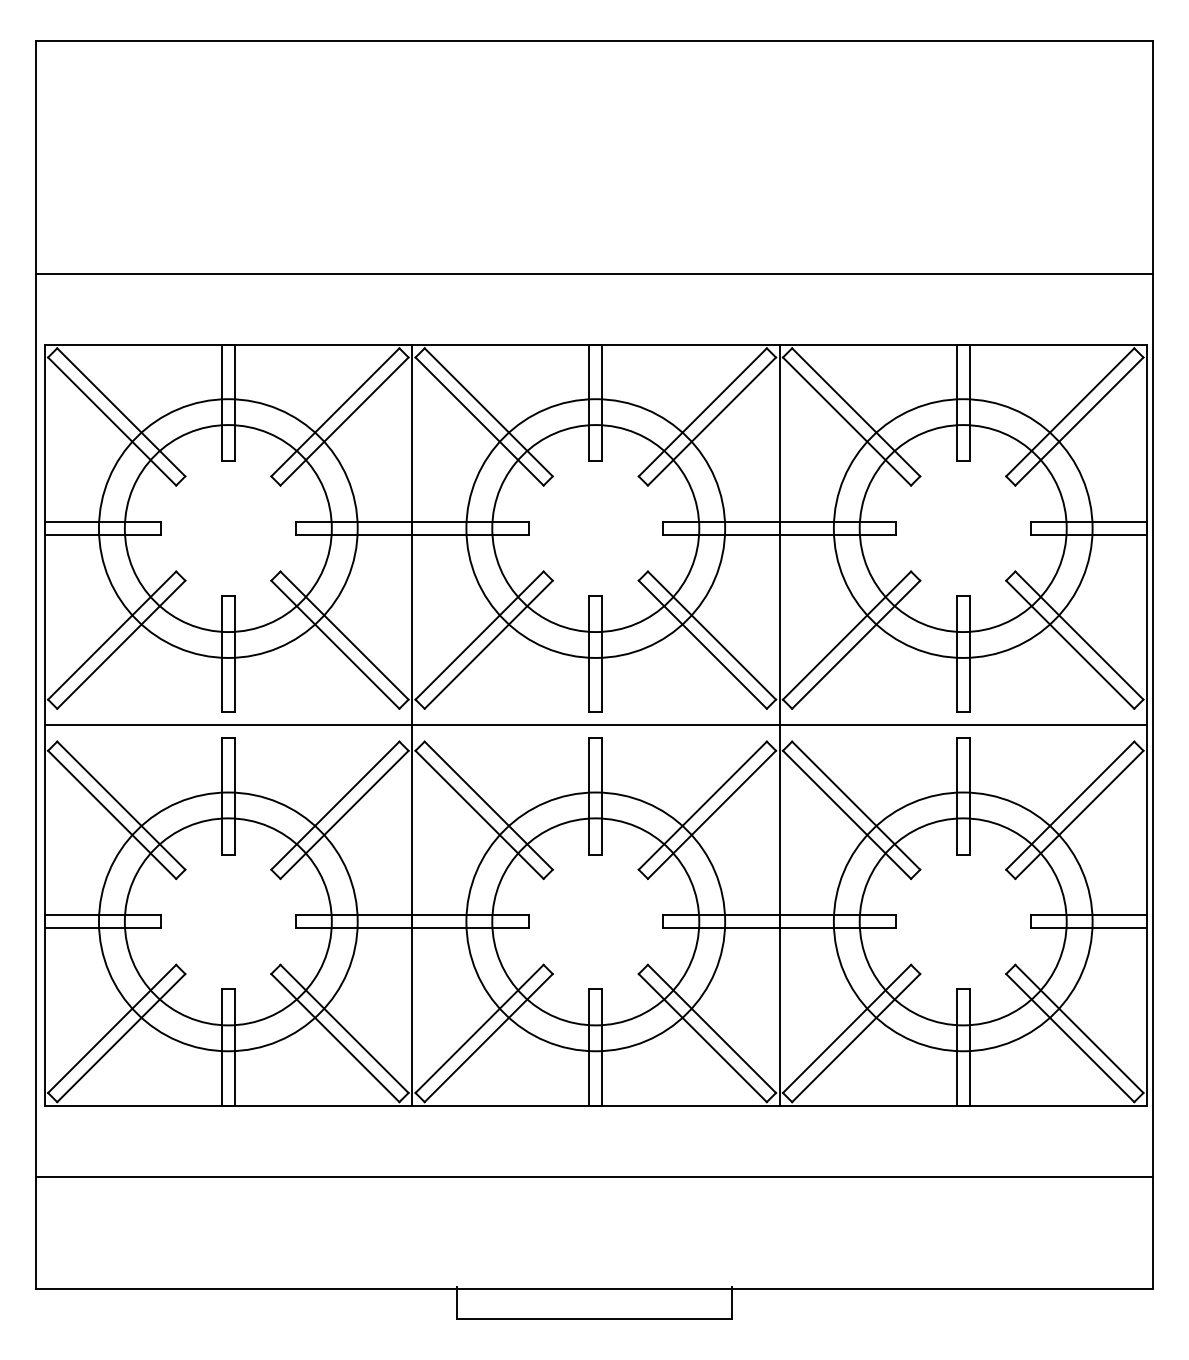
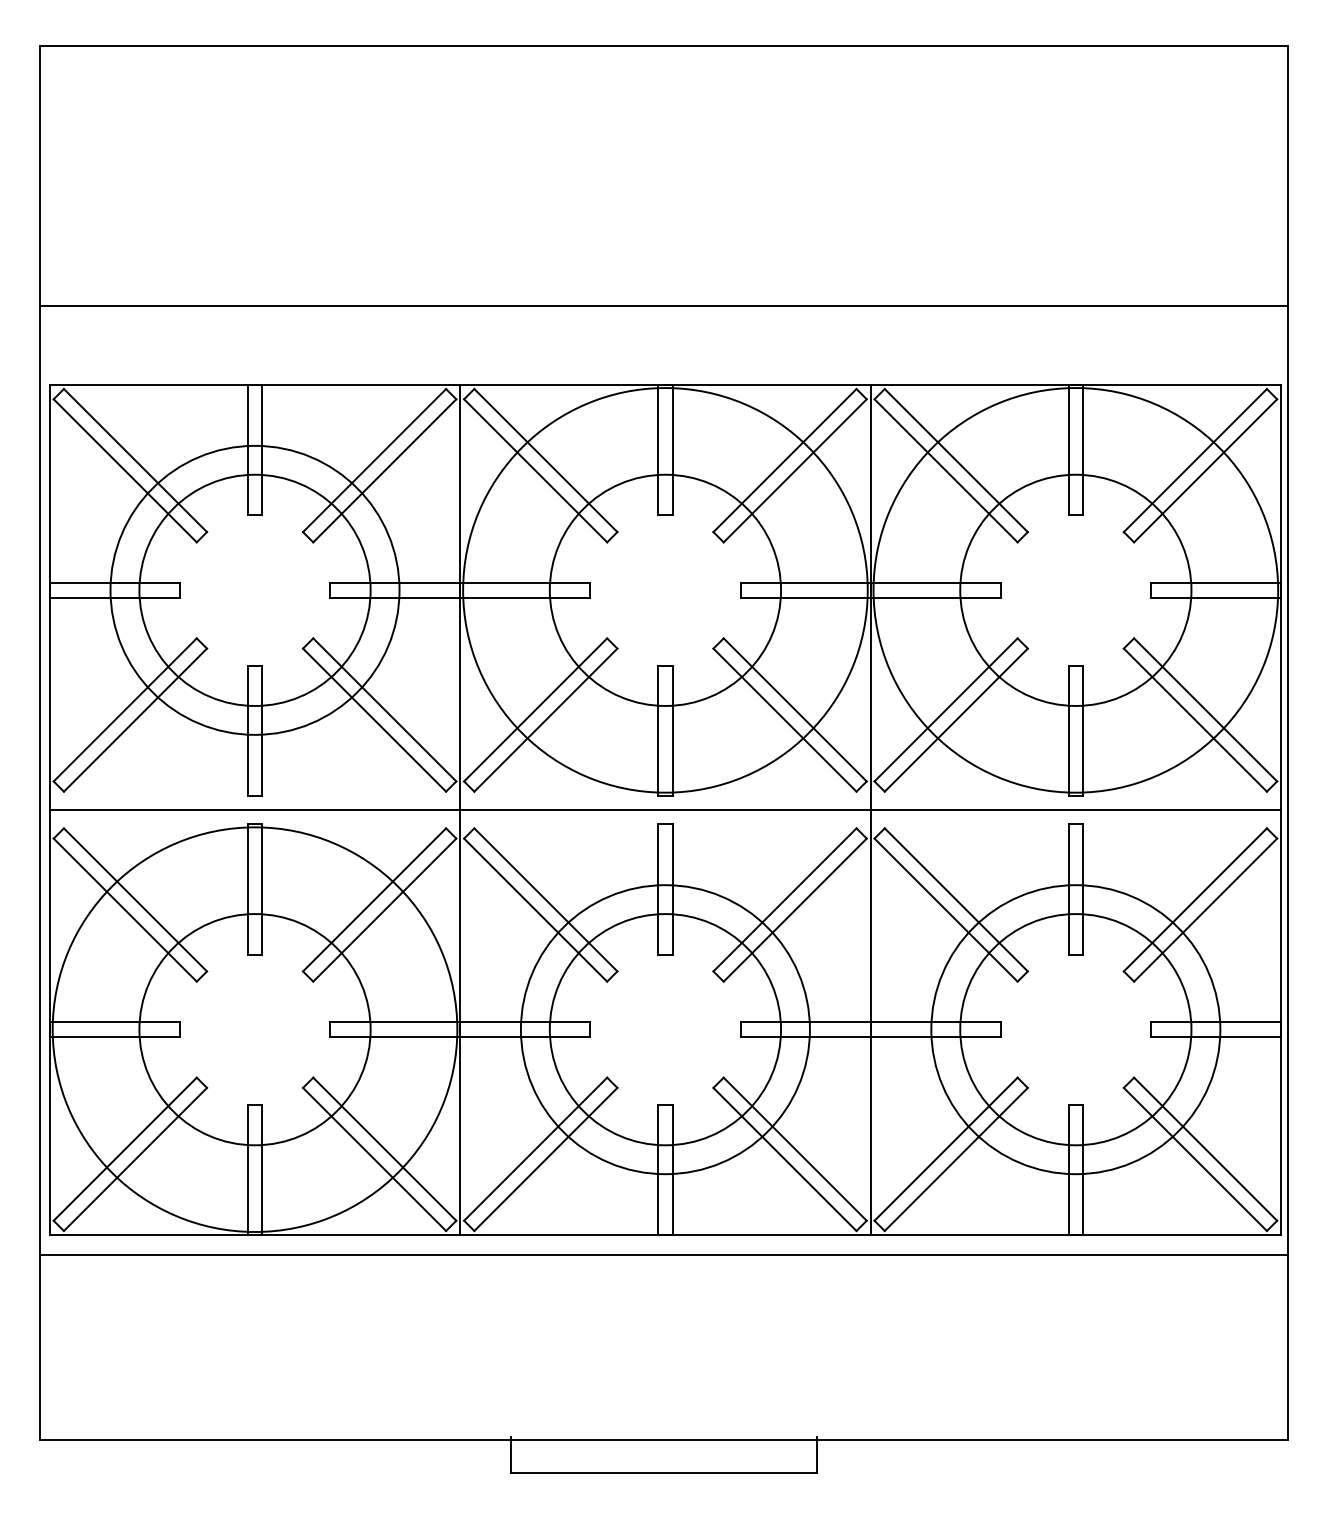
circle: (594, 527) -> (664, 589), size x1.4
circle: (962, 527) -> (1075, 589), size x1.4
circle: (227, 921) -> (254, 1029), size x1.4
line: (594, 1176) -> (663, 1255), moved

